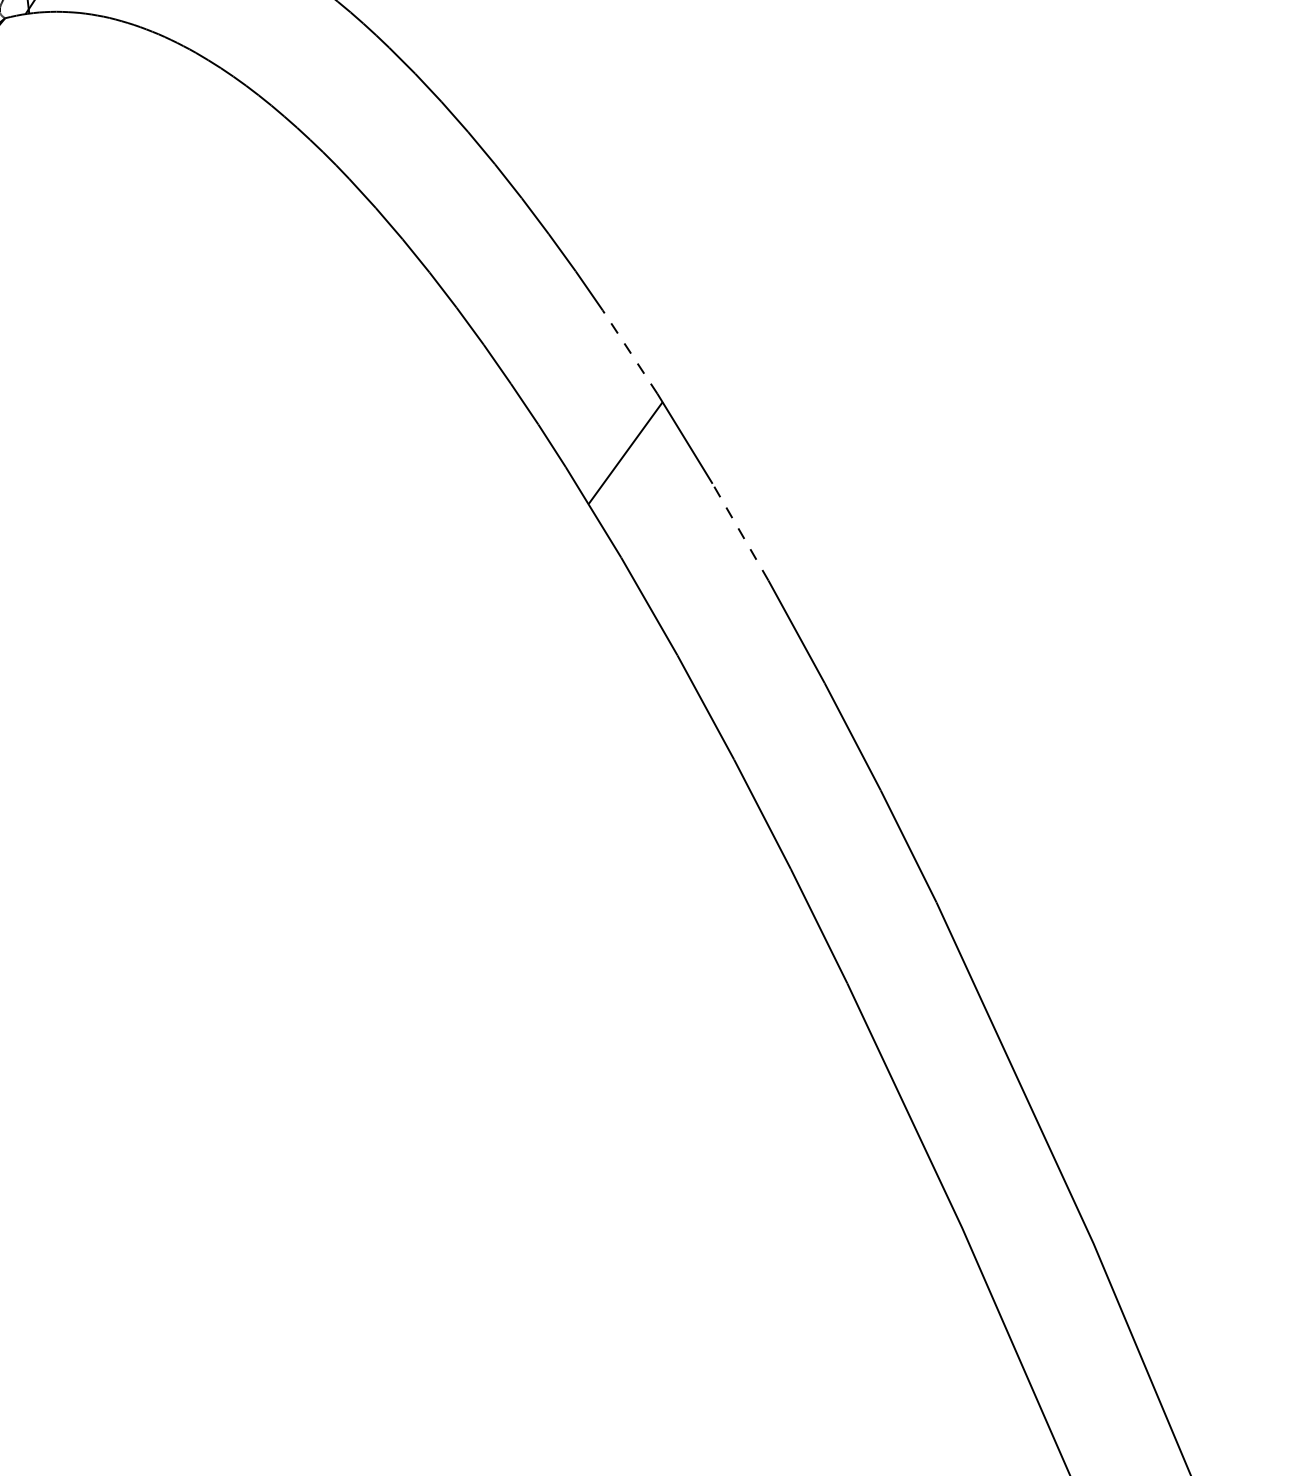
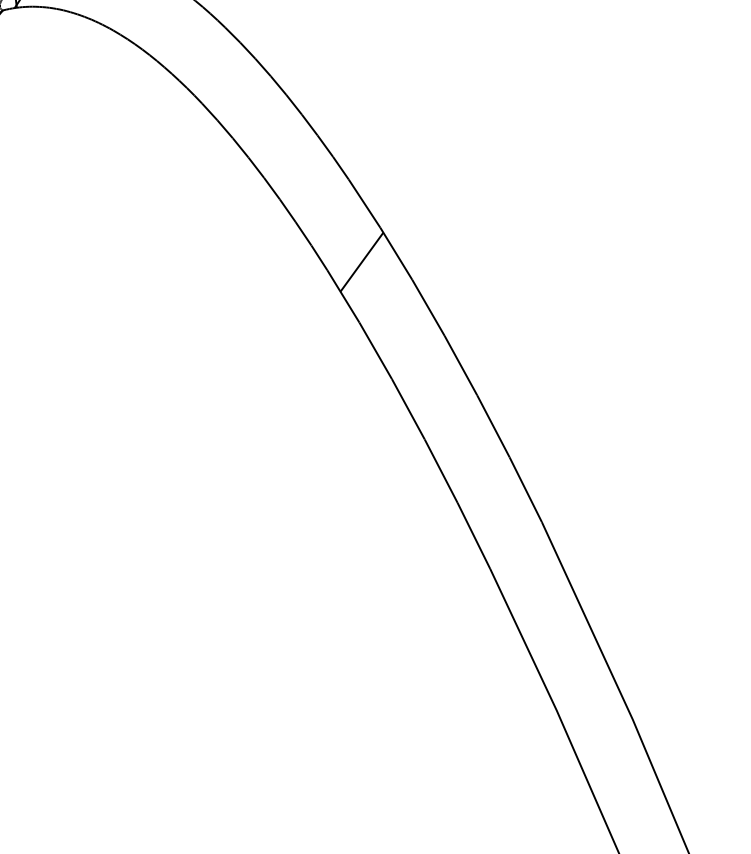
line: (629, 351) -> (364, 203), dashed -> solid
line: (740, 531) -> (428, 307), dashed -> solid

